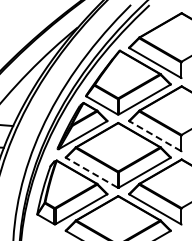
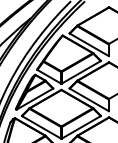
line: (155, 136) -> (89, 100), dashed -> solid
line: (91, 172) -> (41, 127), dashed -> solid

